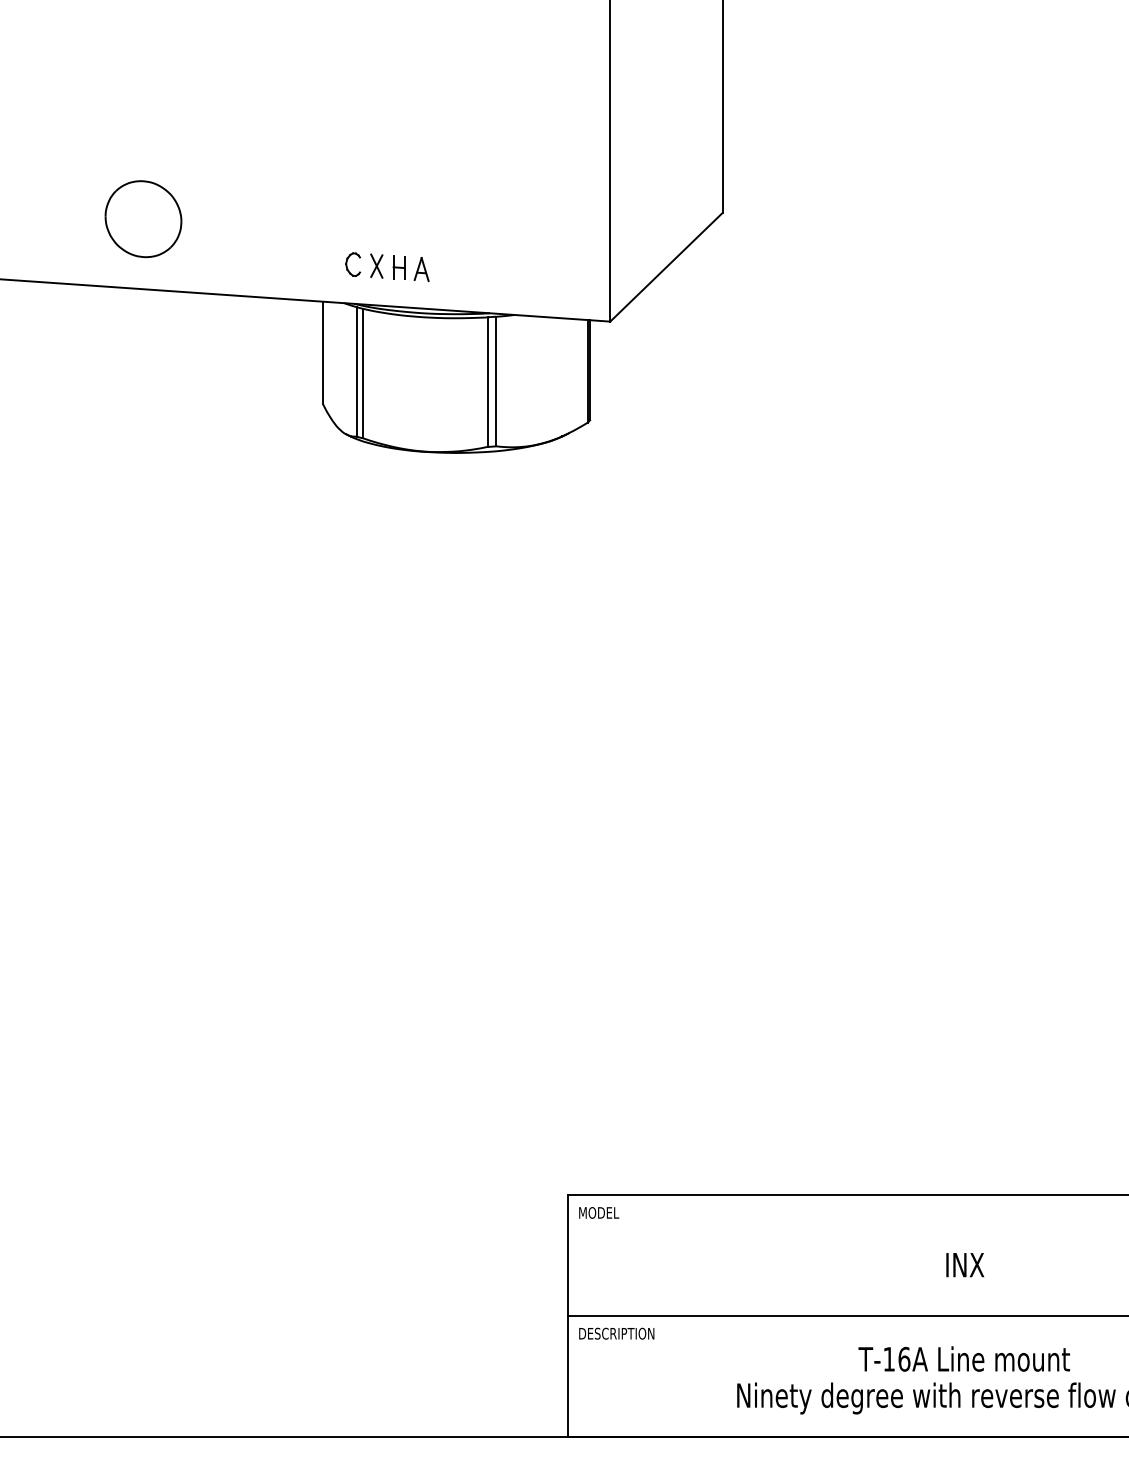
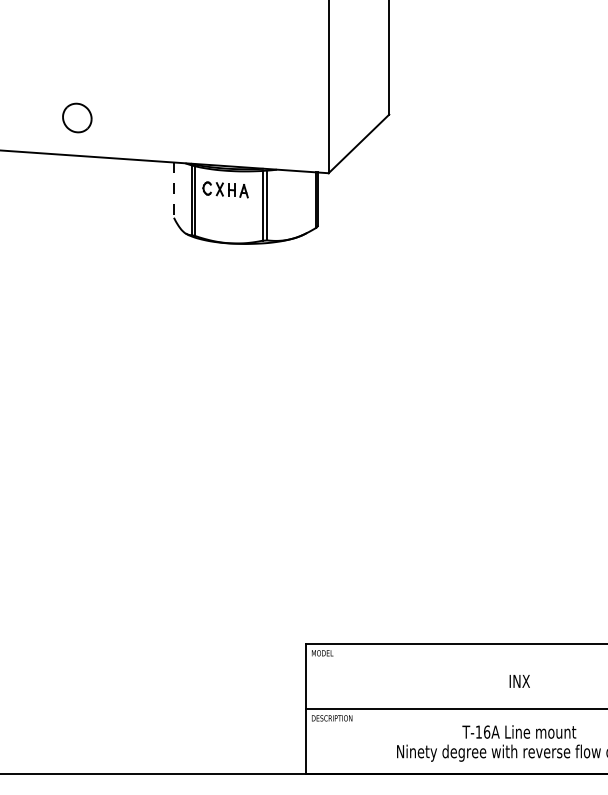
part: (143, 218) -> (77, 117), size x0.7
part: (387, 266) -> (225, 189), moved
line: (322, 353) -> (173, 190), solid -> dashed

